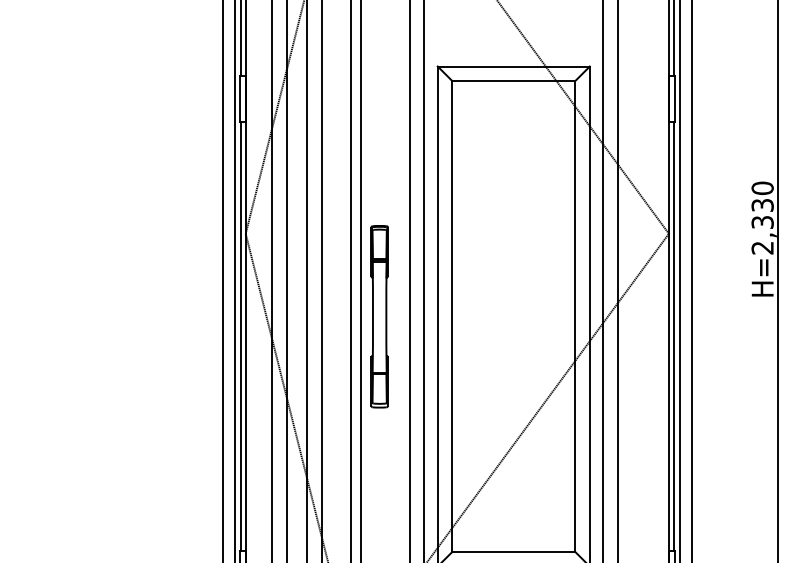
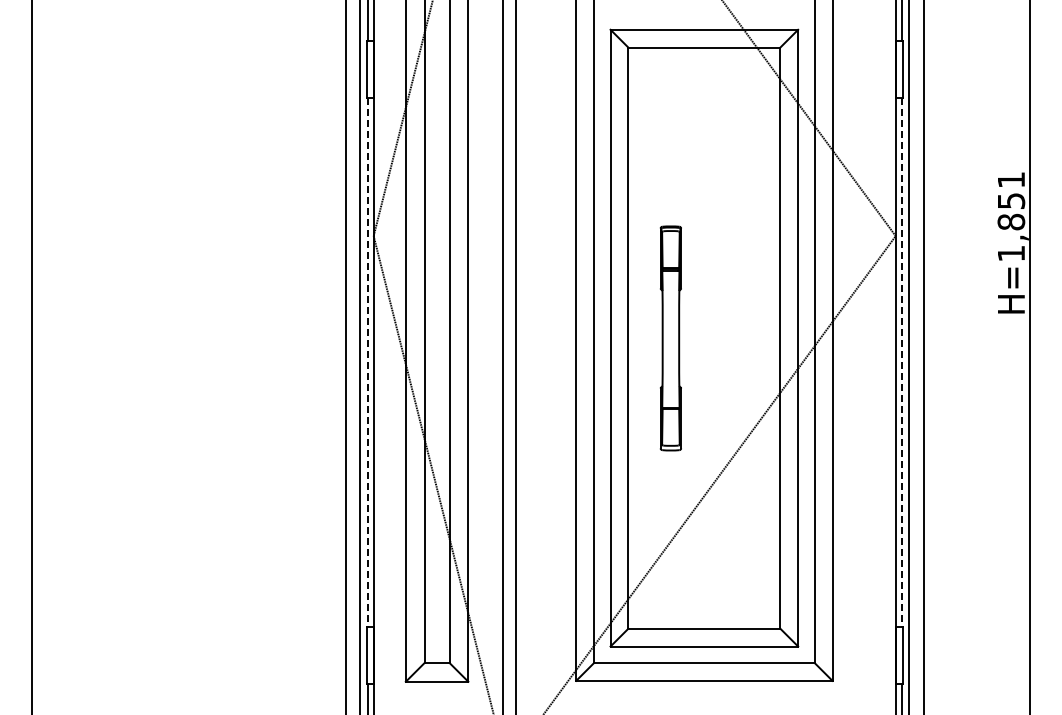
text: (762, 217) -> (1011, 216), H=2,330 -> H=1,851
part: (379, 316) -> (670, 338), moved
line: (240, 336) -> (367, 362), solid -> dashed
line: (673, 336) -> (901, 362), solid -> dashed

